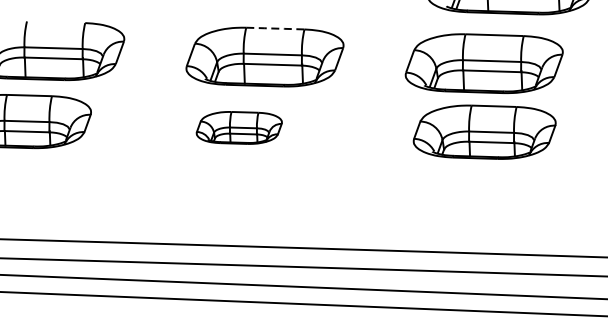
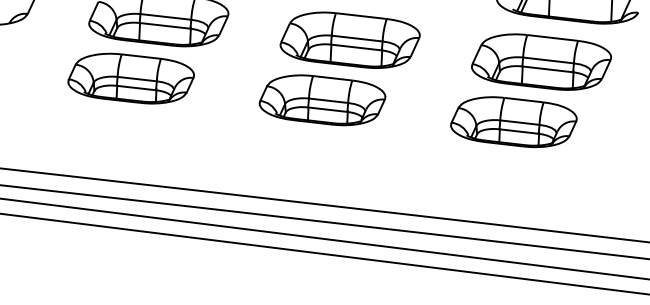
line: (275, 29) -> (361, 16), dashed -> solid
part: (239, 128) -> (322, 100), size x1.67
part: (484, 132) -> (513, 122), moved

